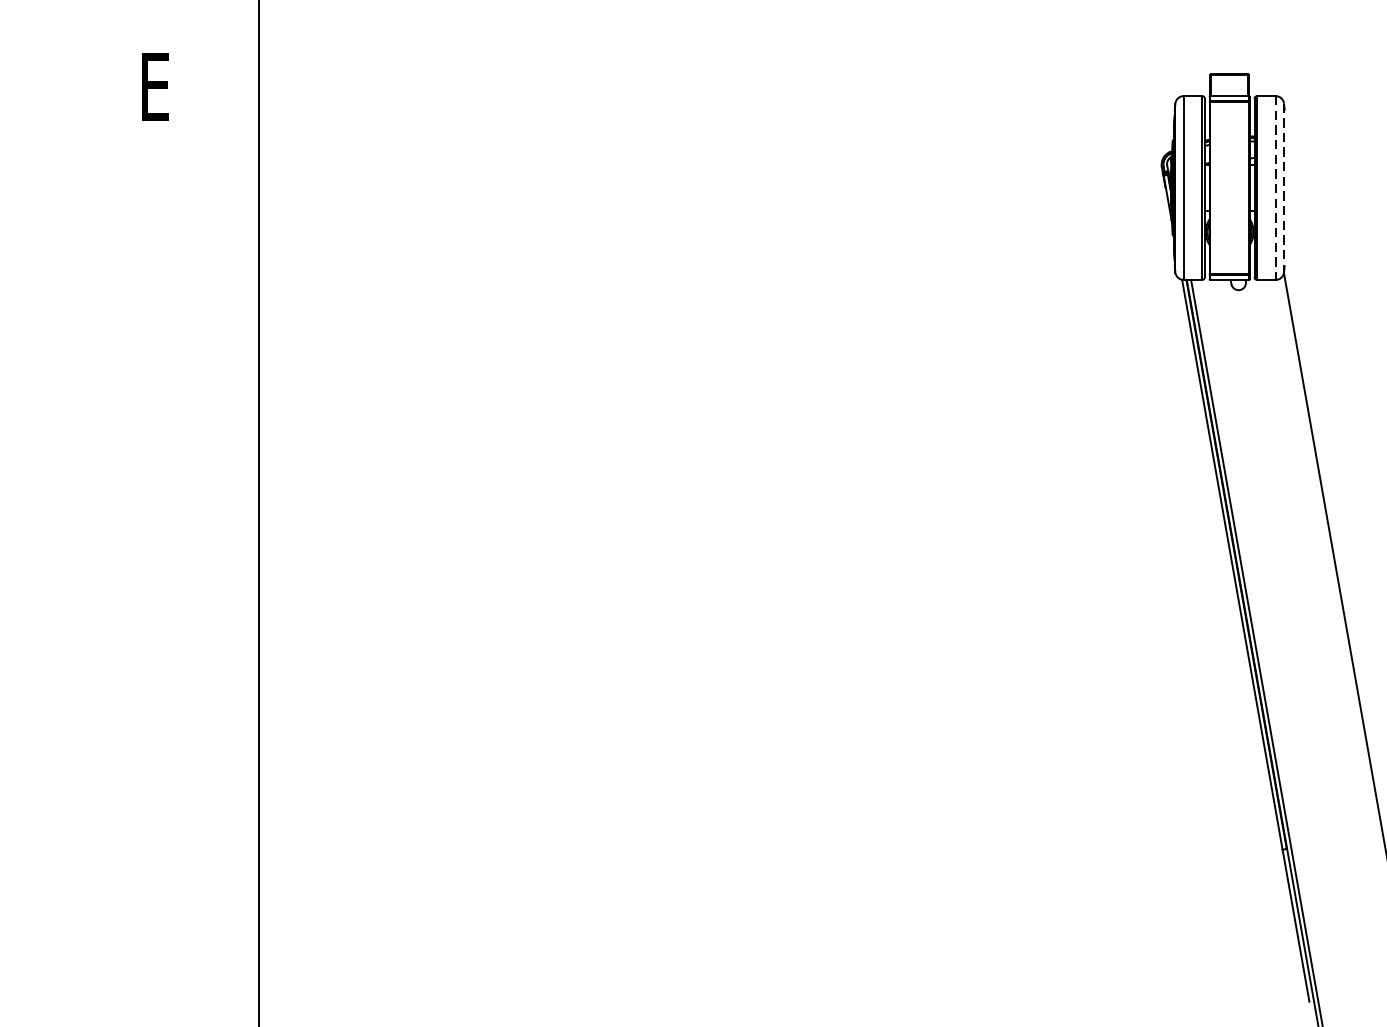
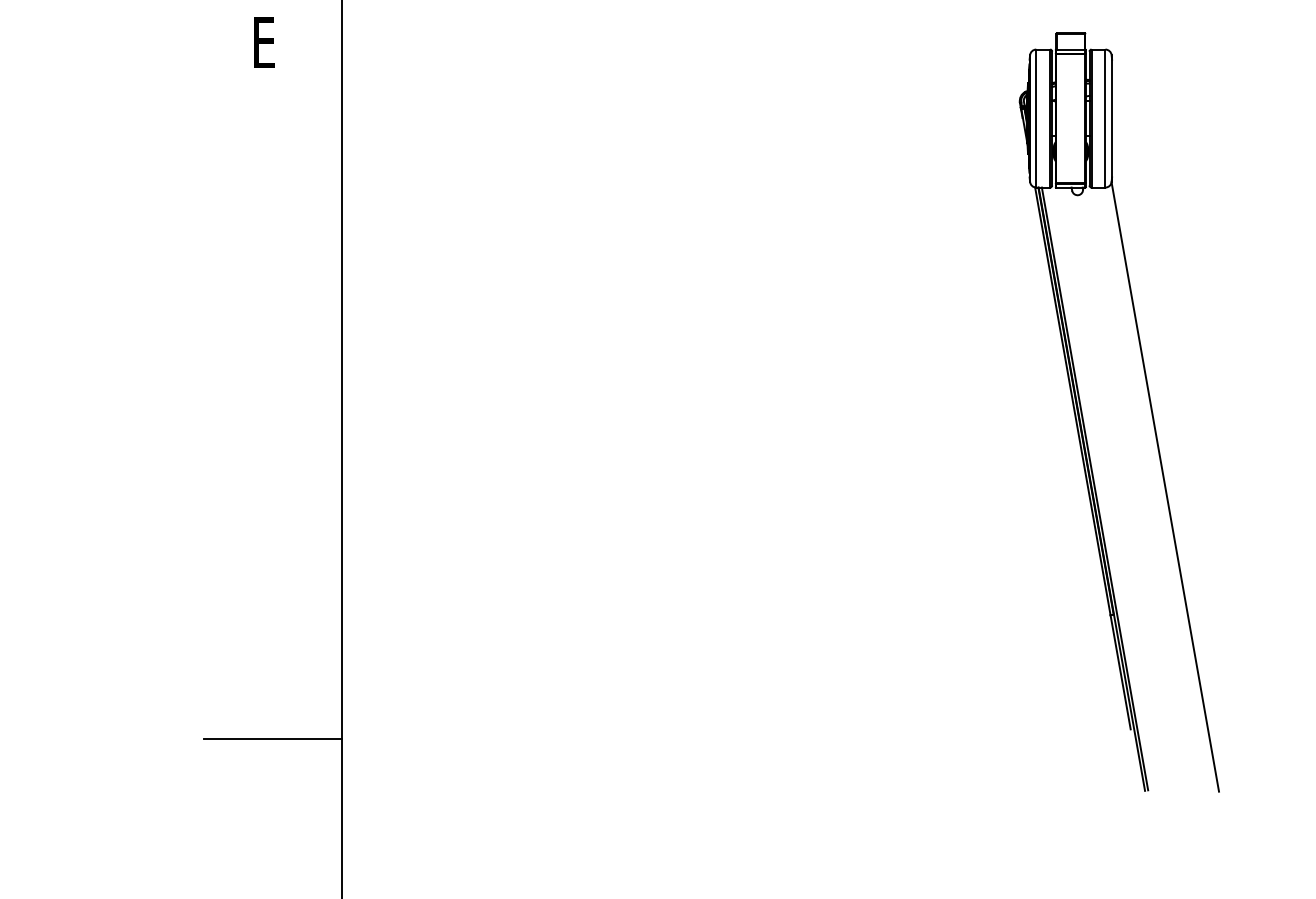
line: (1275, 187) -> (1105, 118), dashed -> solid
line: (1283, 189) -> (1111, 119), dashed -> solid
line: (166, 1015) -> (272, 739), added

